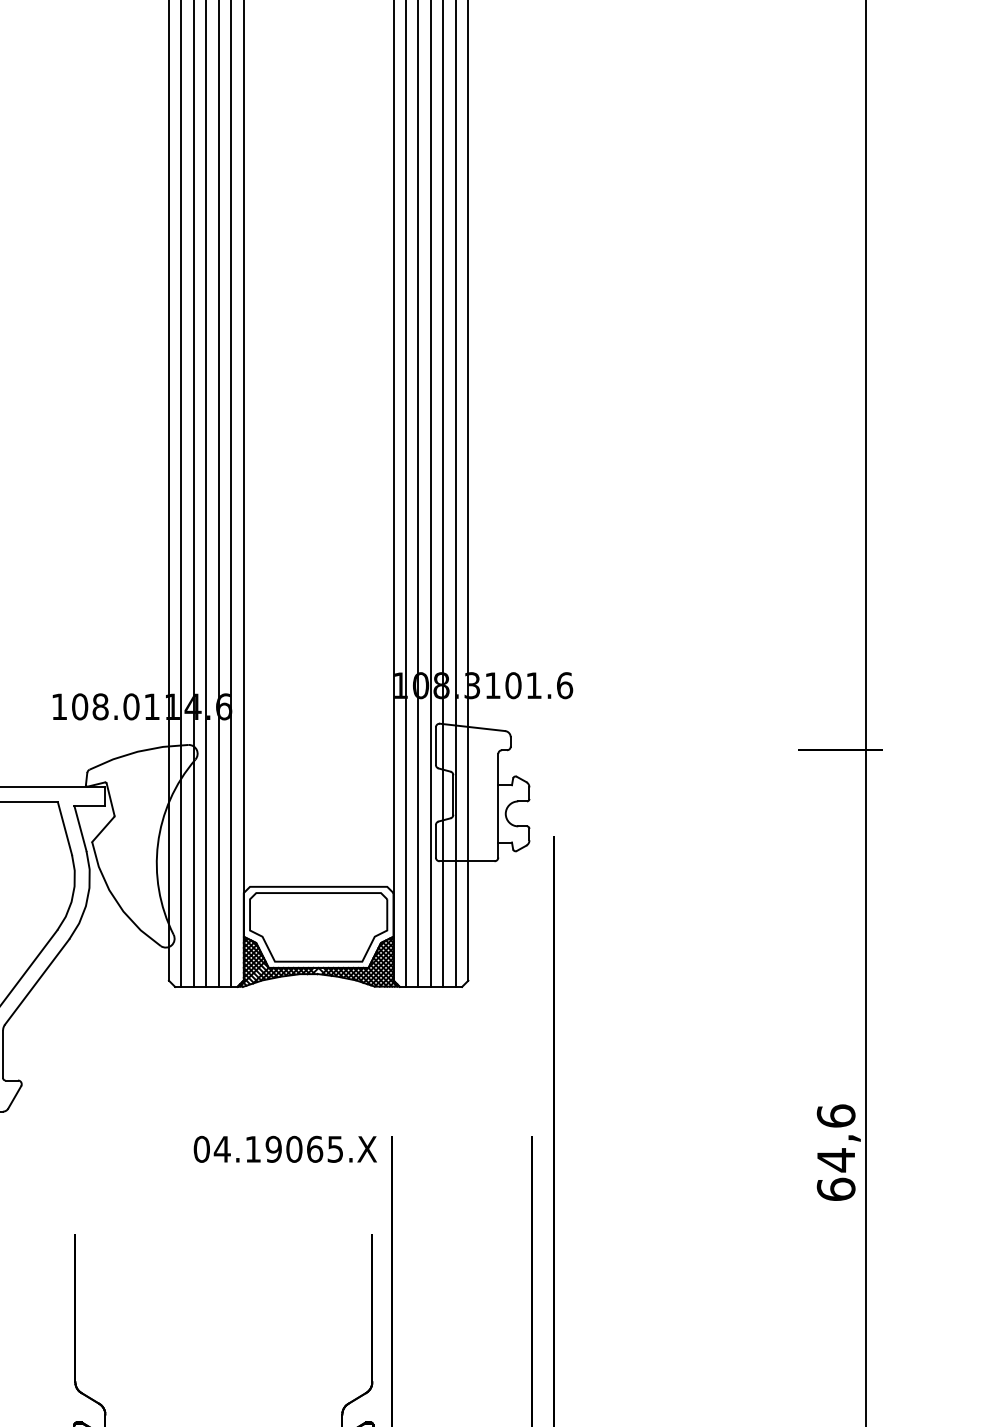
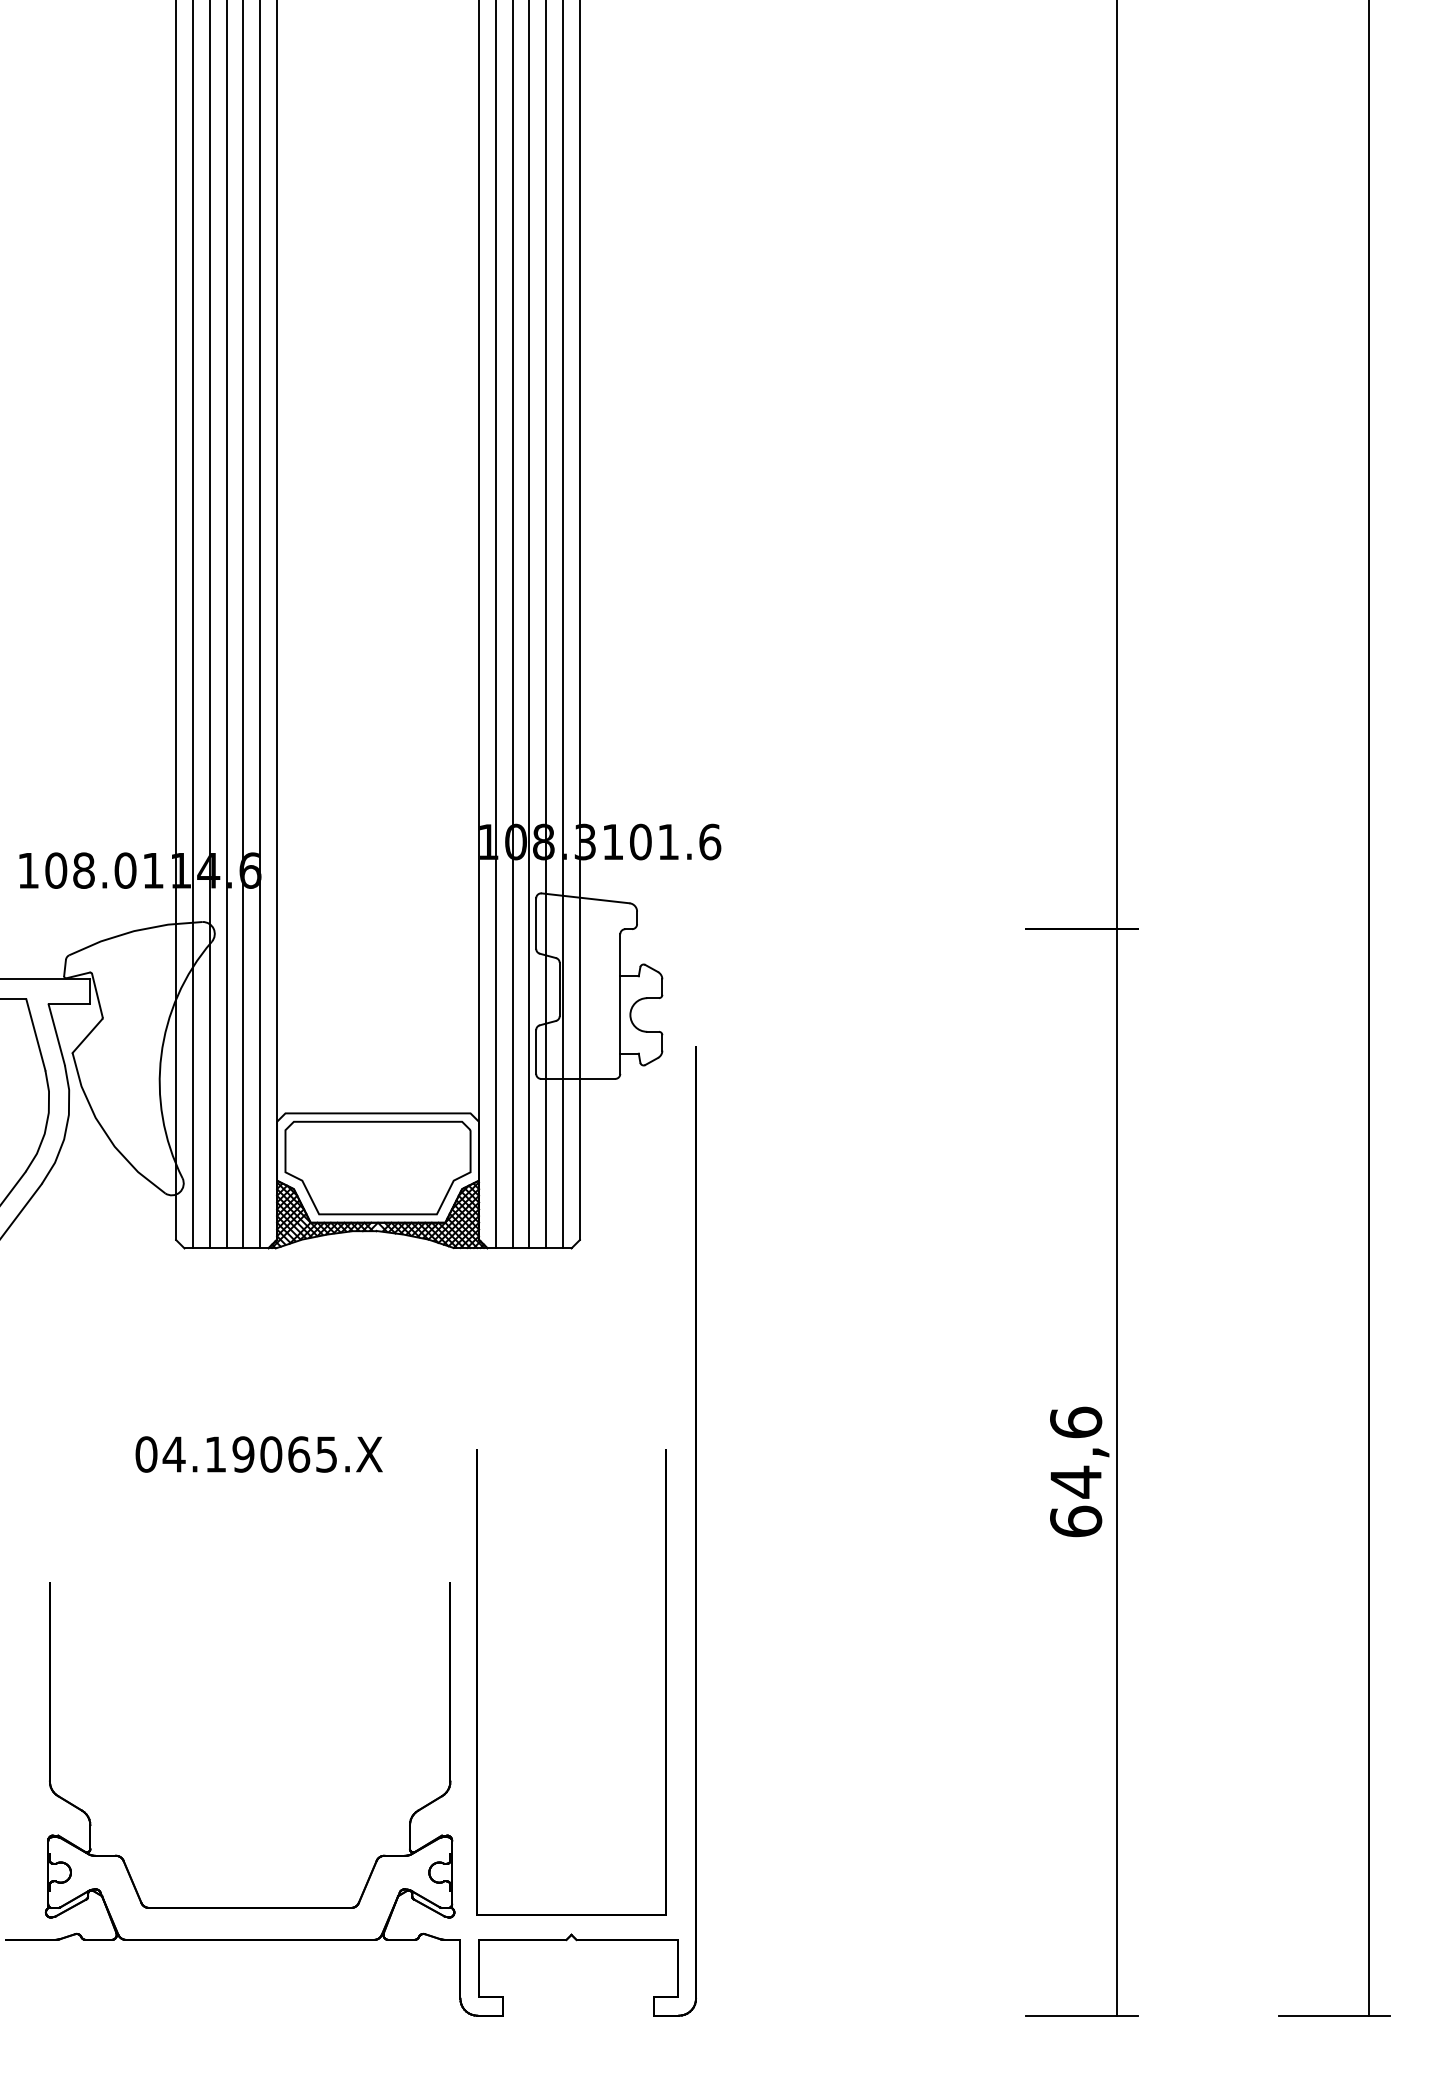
text: (284, 1149) -> (258, 1454), moved

